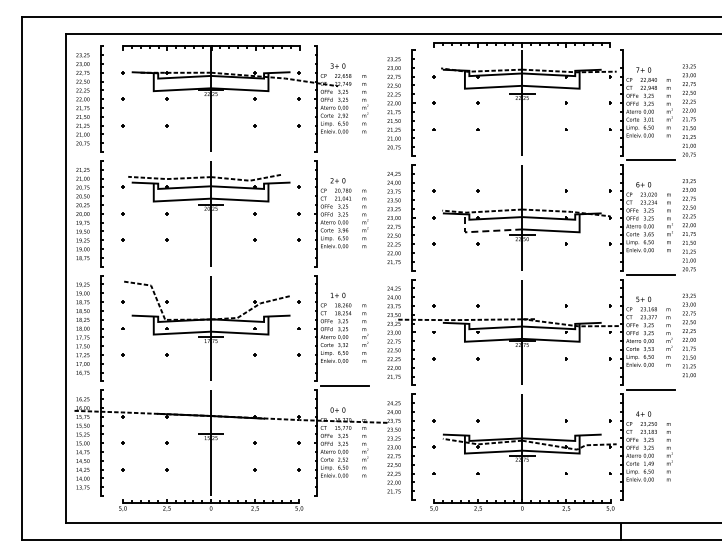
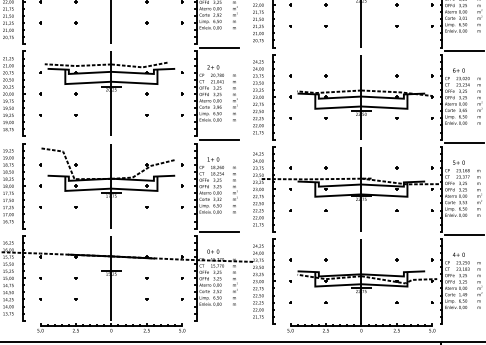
line: (344, 156) -> (218, 47), added
line: (483, 231) -> (330, 108), dashed -> solid
line: (344, 271) -> (218, 140), added

